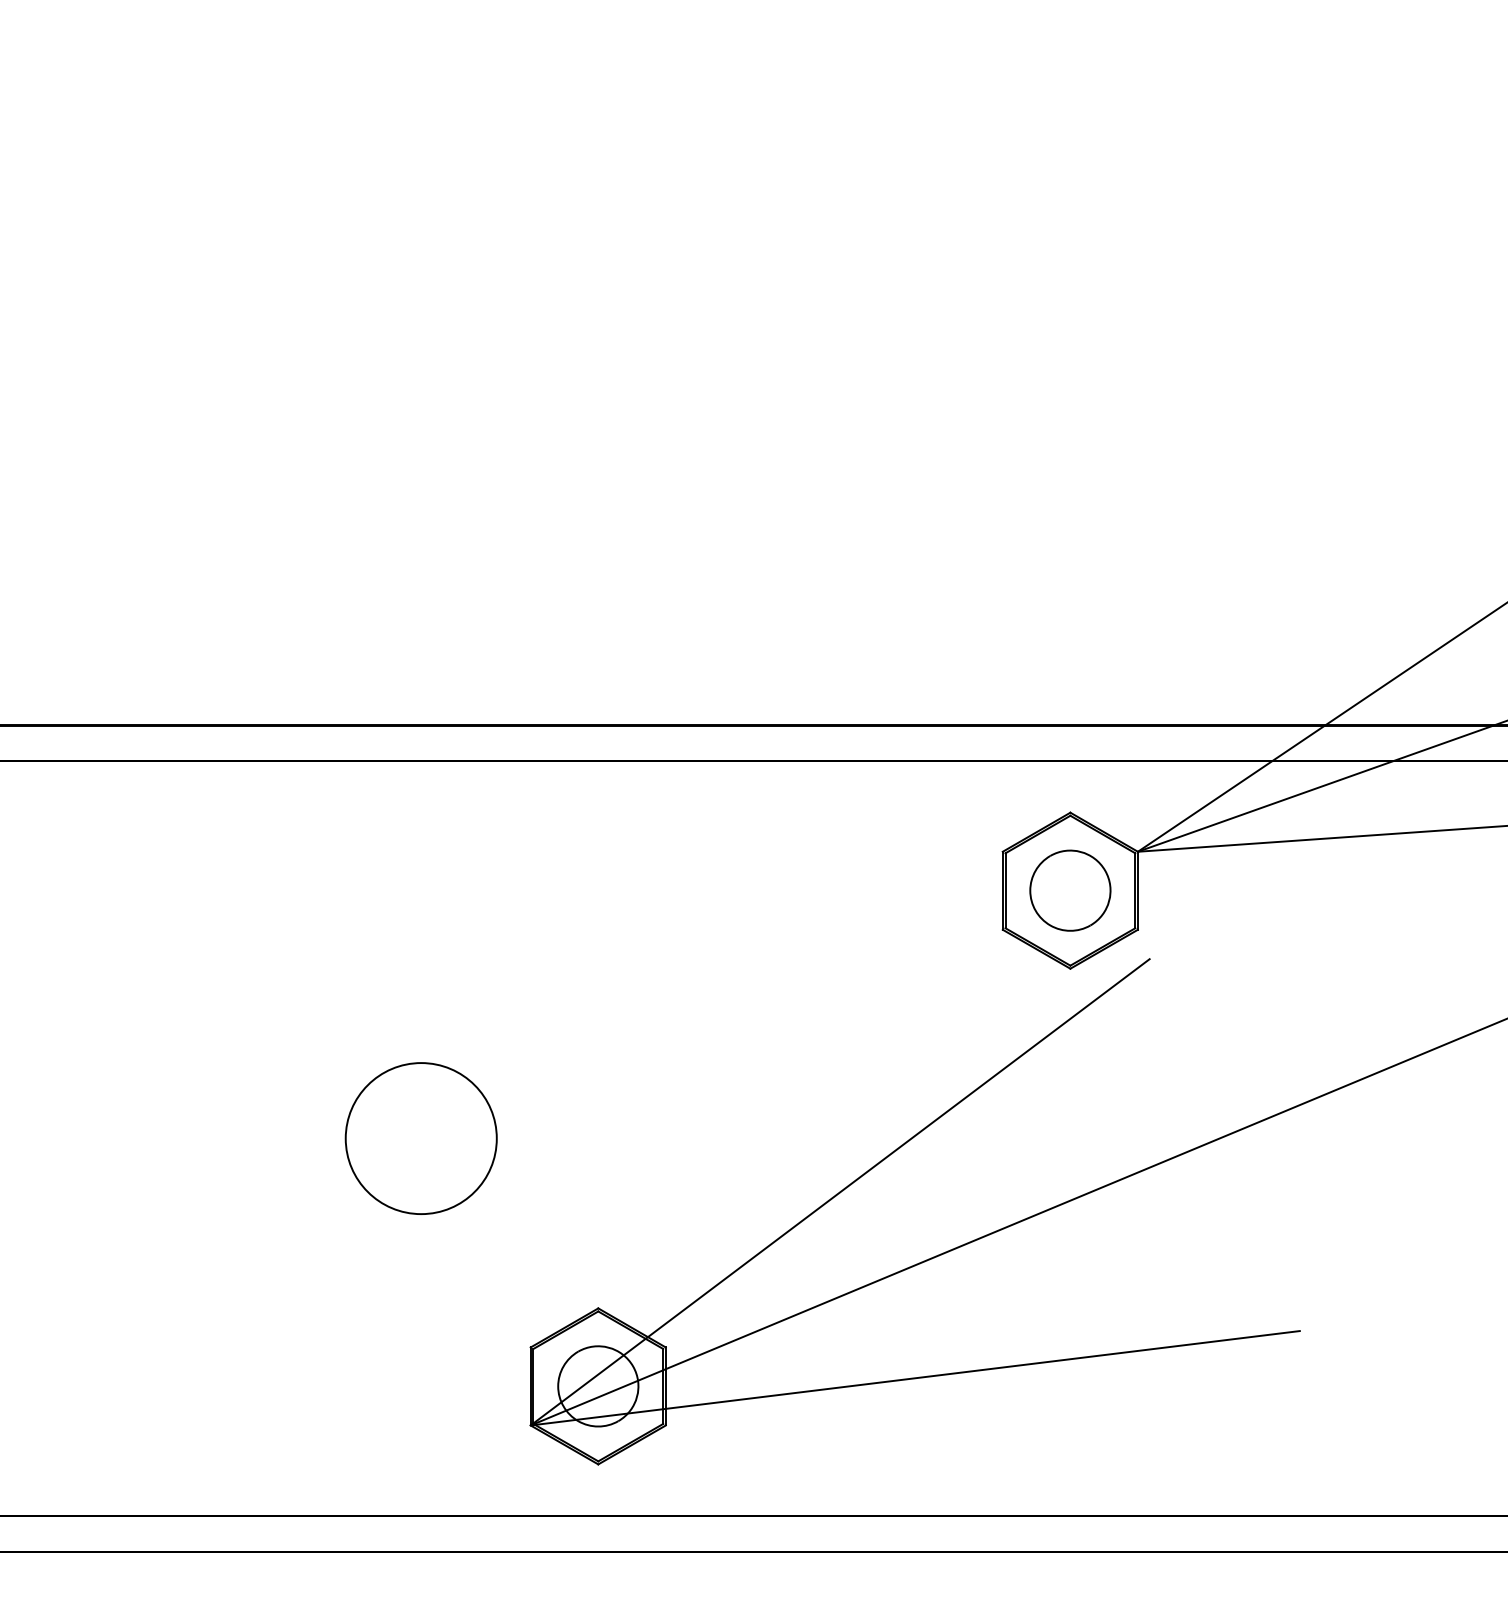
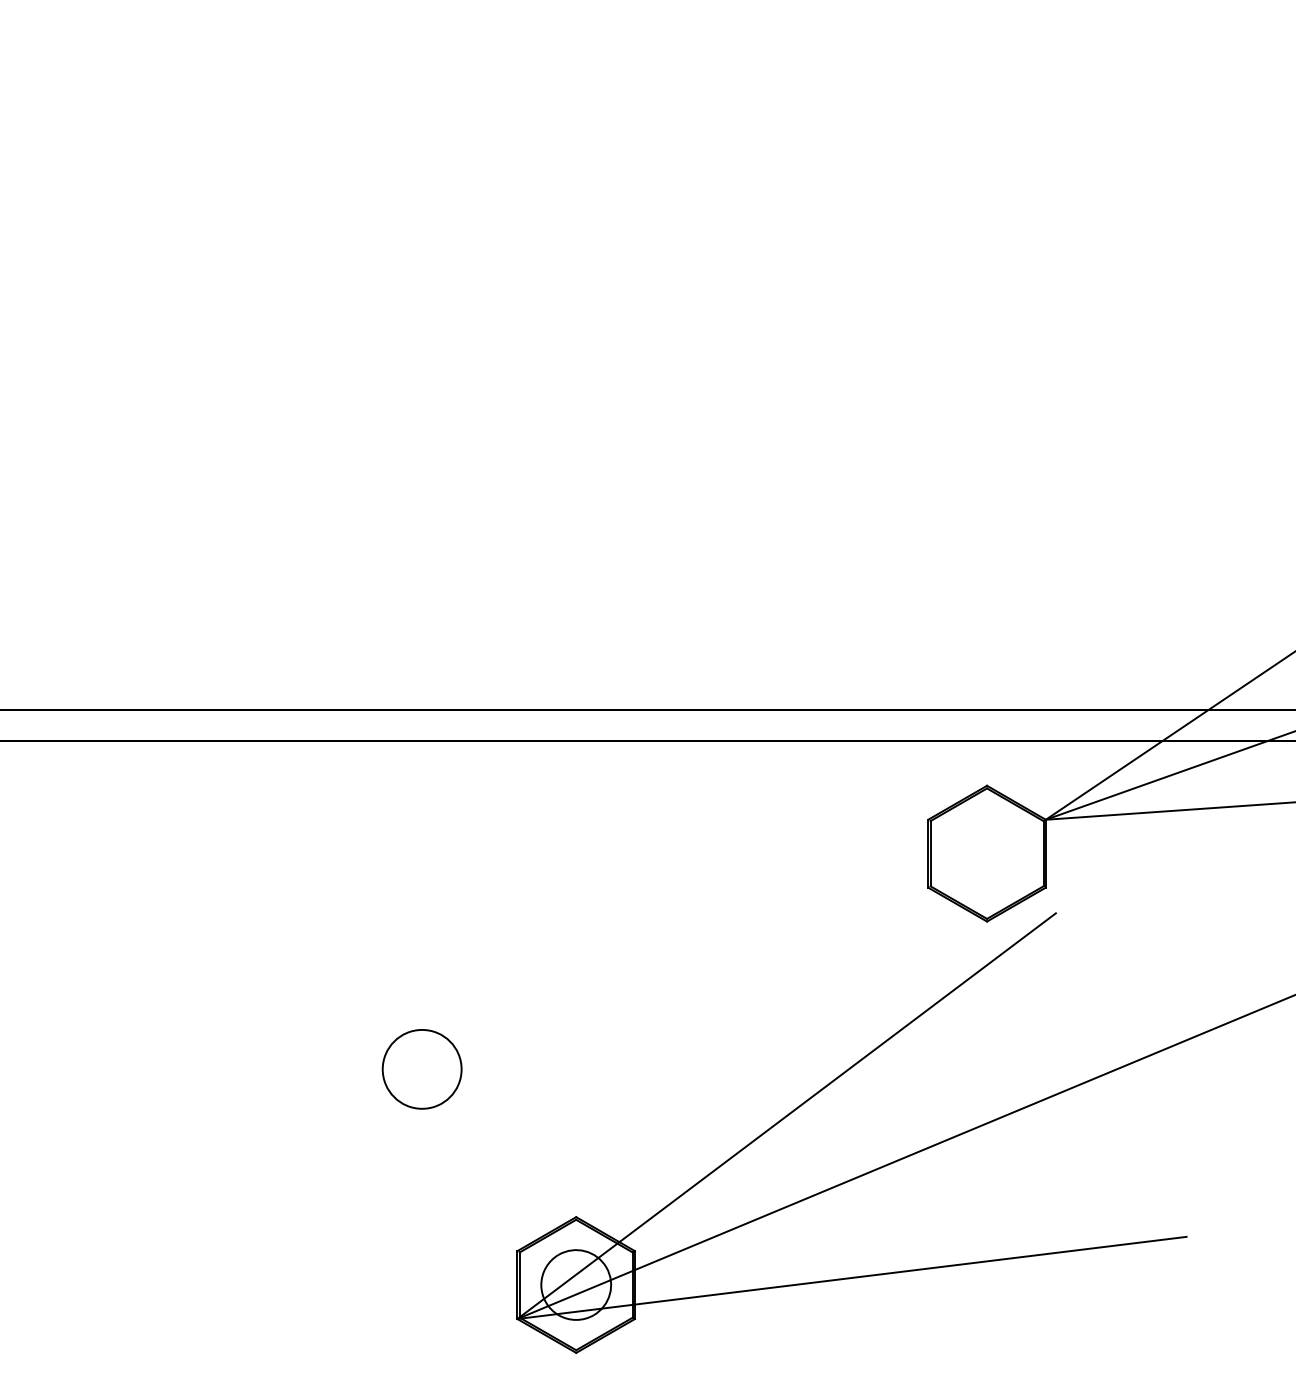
part: (1070, 890) -> (987, 853), removed
circle: (420, 1138) -> (421, 1069), size x0.6

